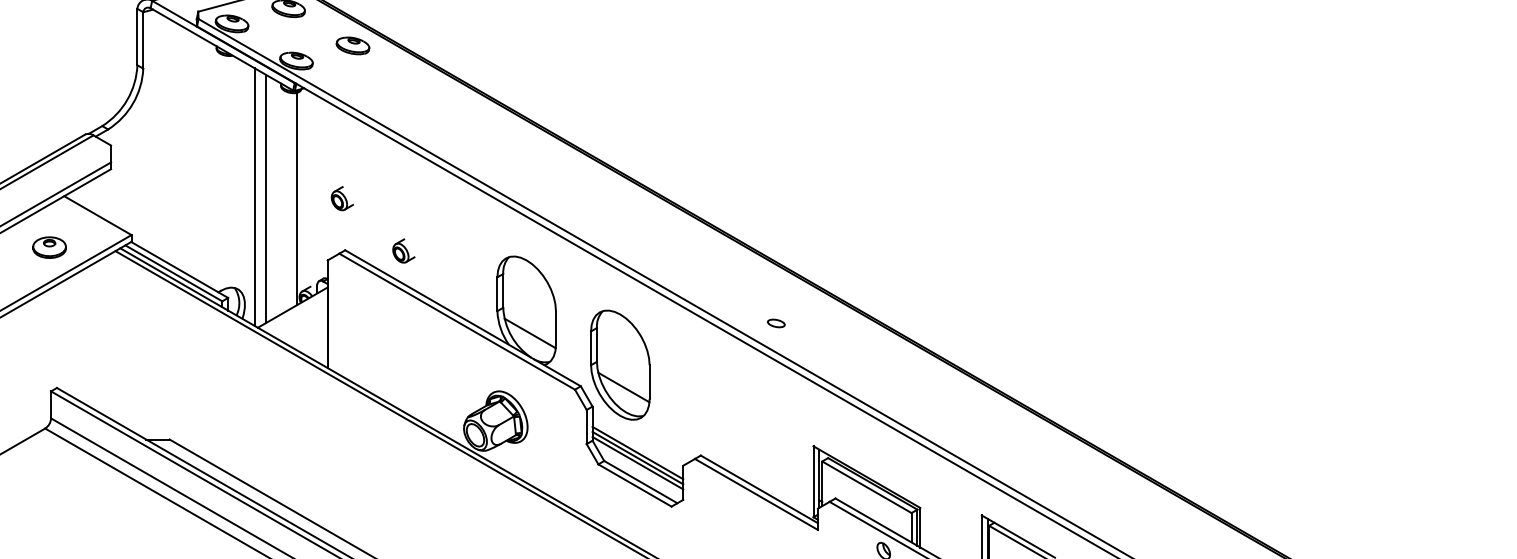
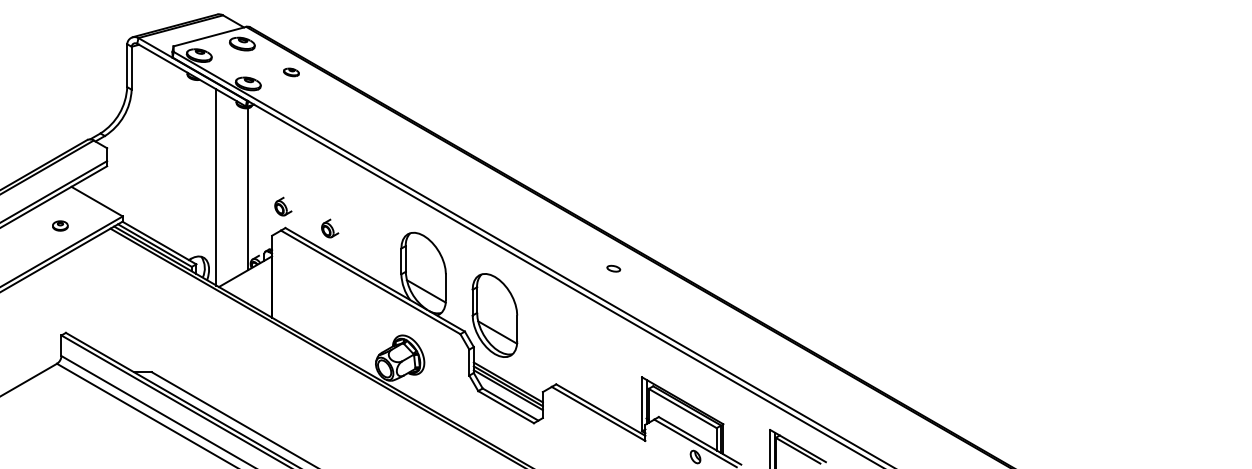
part: (353, 46) -> (291, 72), size x0.6
line: (266, 198) -> (225, 188), removed
part: (342, 198) -> (283, 206), moved
part: (49, 246) -> (60, 225), size x0.6
part: (776, 323) -> (613, 268), moved

